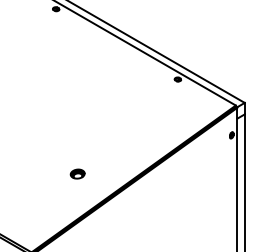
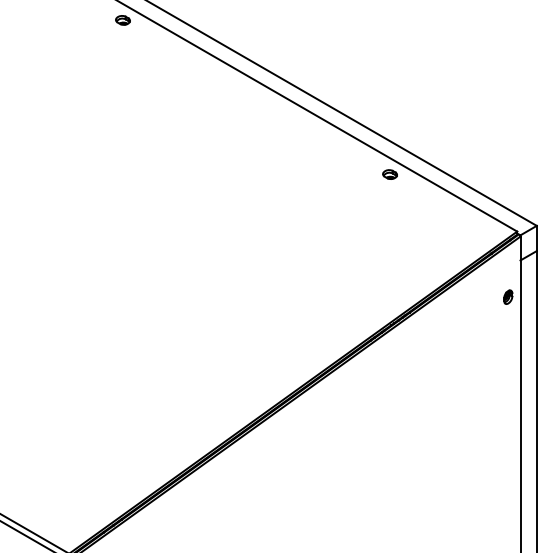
part: (77, 173) -> (169, 380), removed

